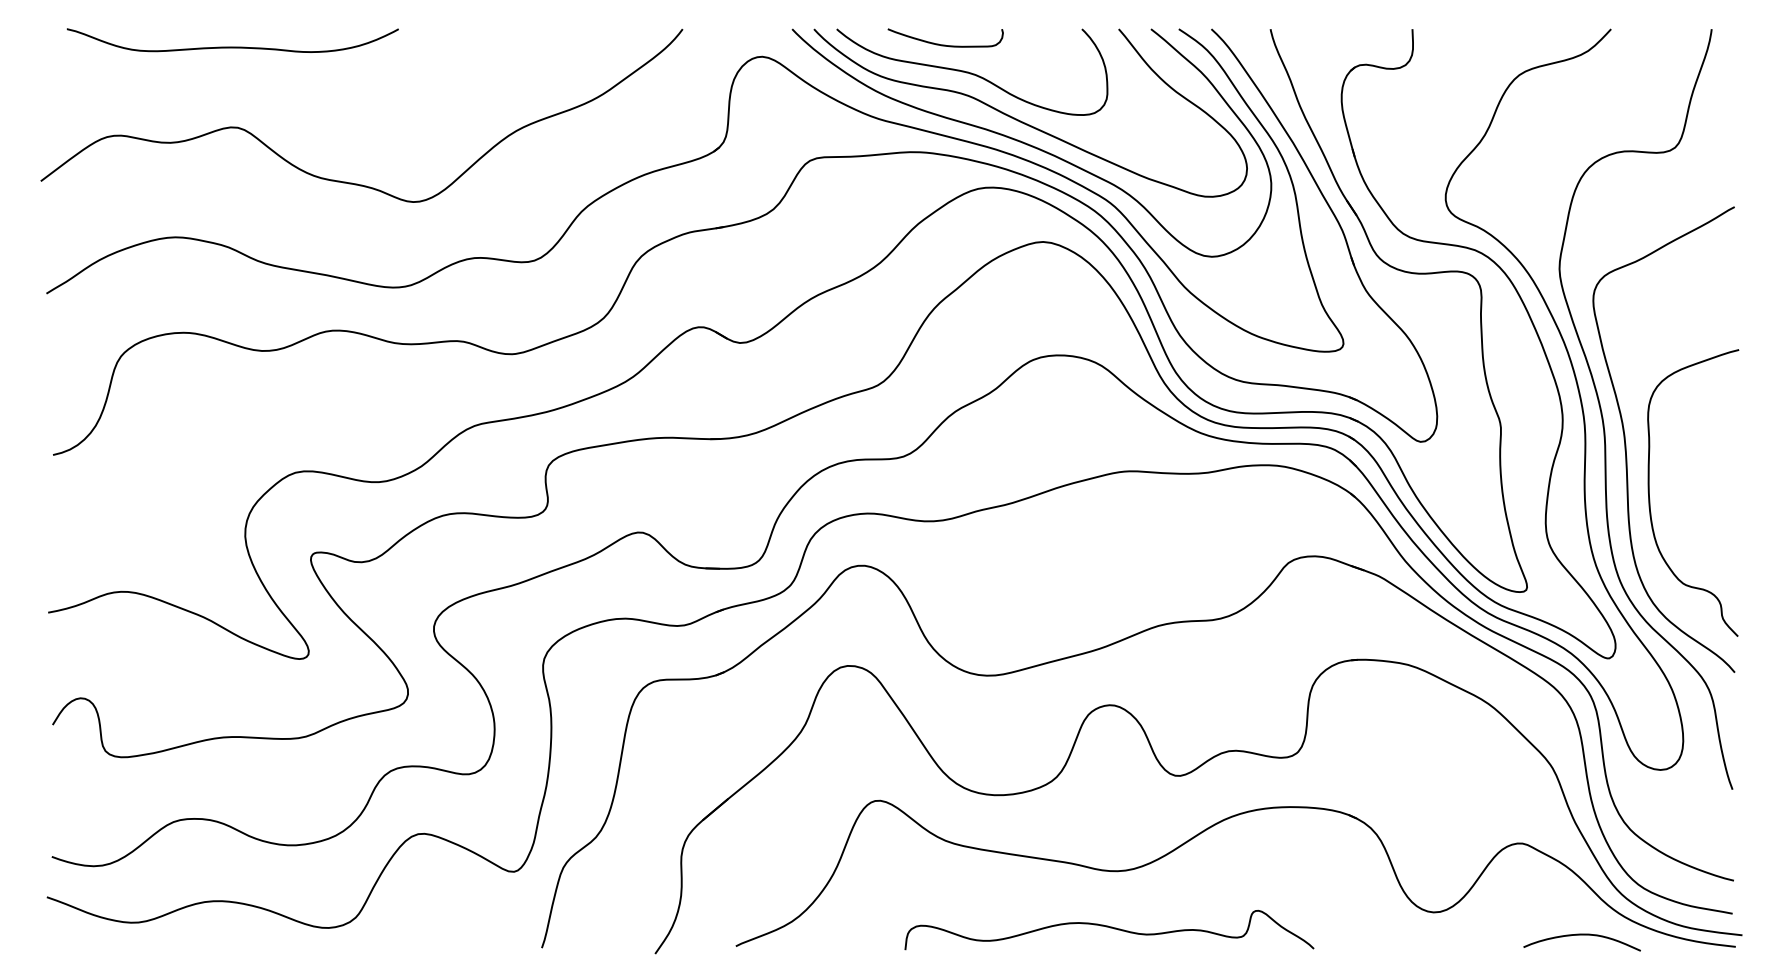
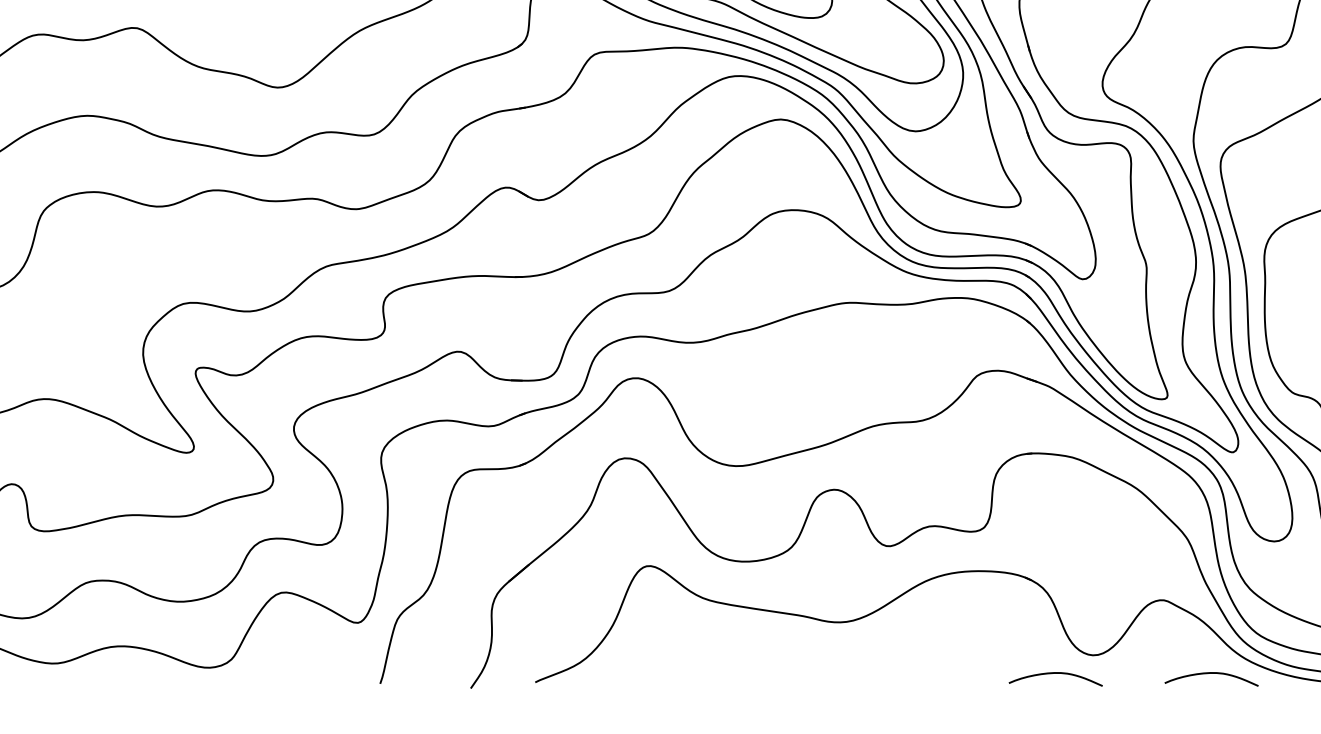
curve: (1110, 928) -> (834, 668), removed
curve: (1386, 935) -> (1055, 673), added

